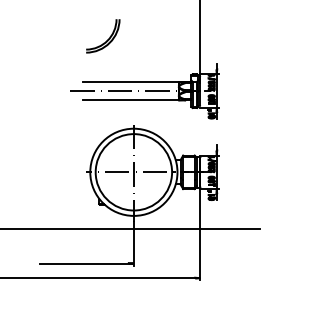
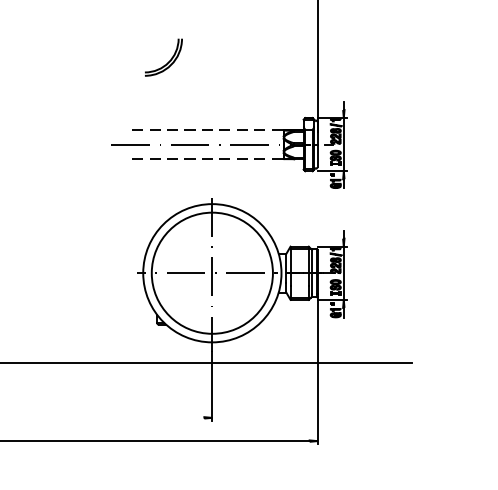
part: (103, 36) -> (164, 57), size x0.7
line: (131, 82) -> (208, 130), solid -> dashed
line: (131, 100) -> (208, 159), solid -> dashed
line: (84, 263) -> (134, 417), removed

